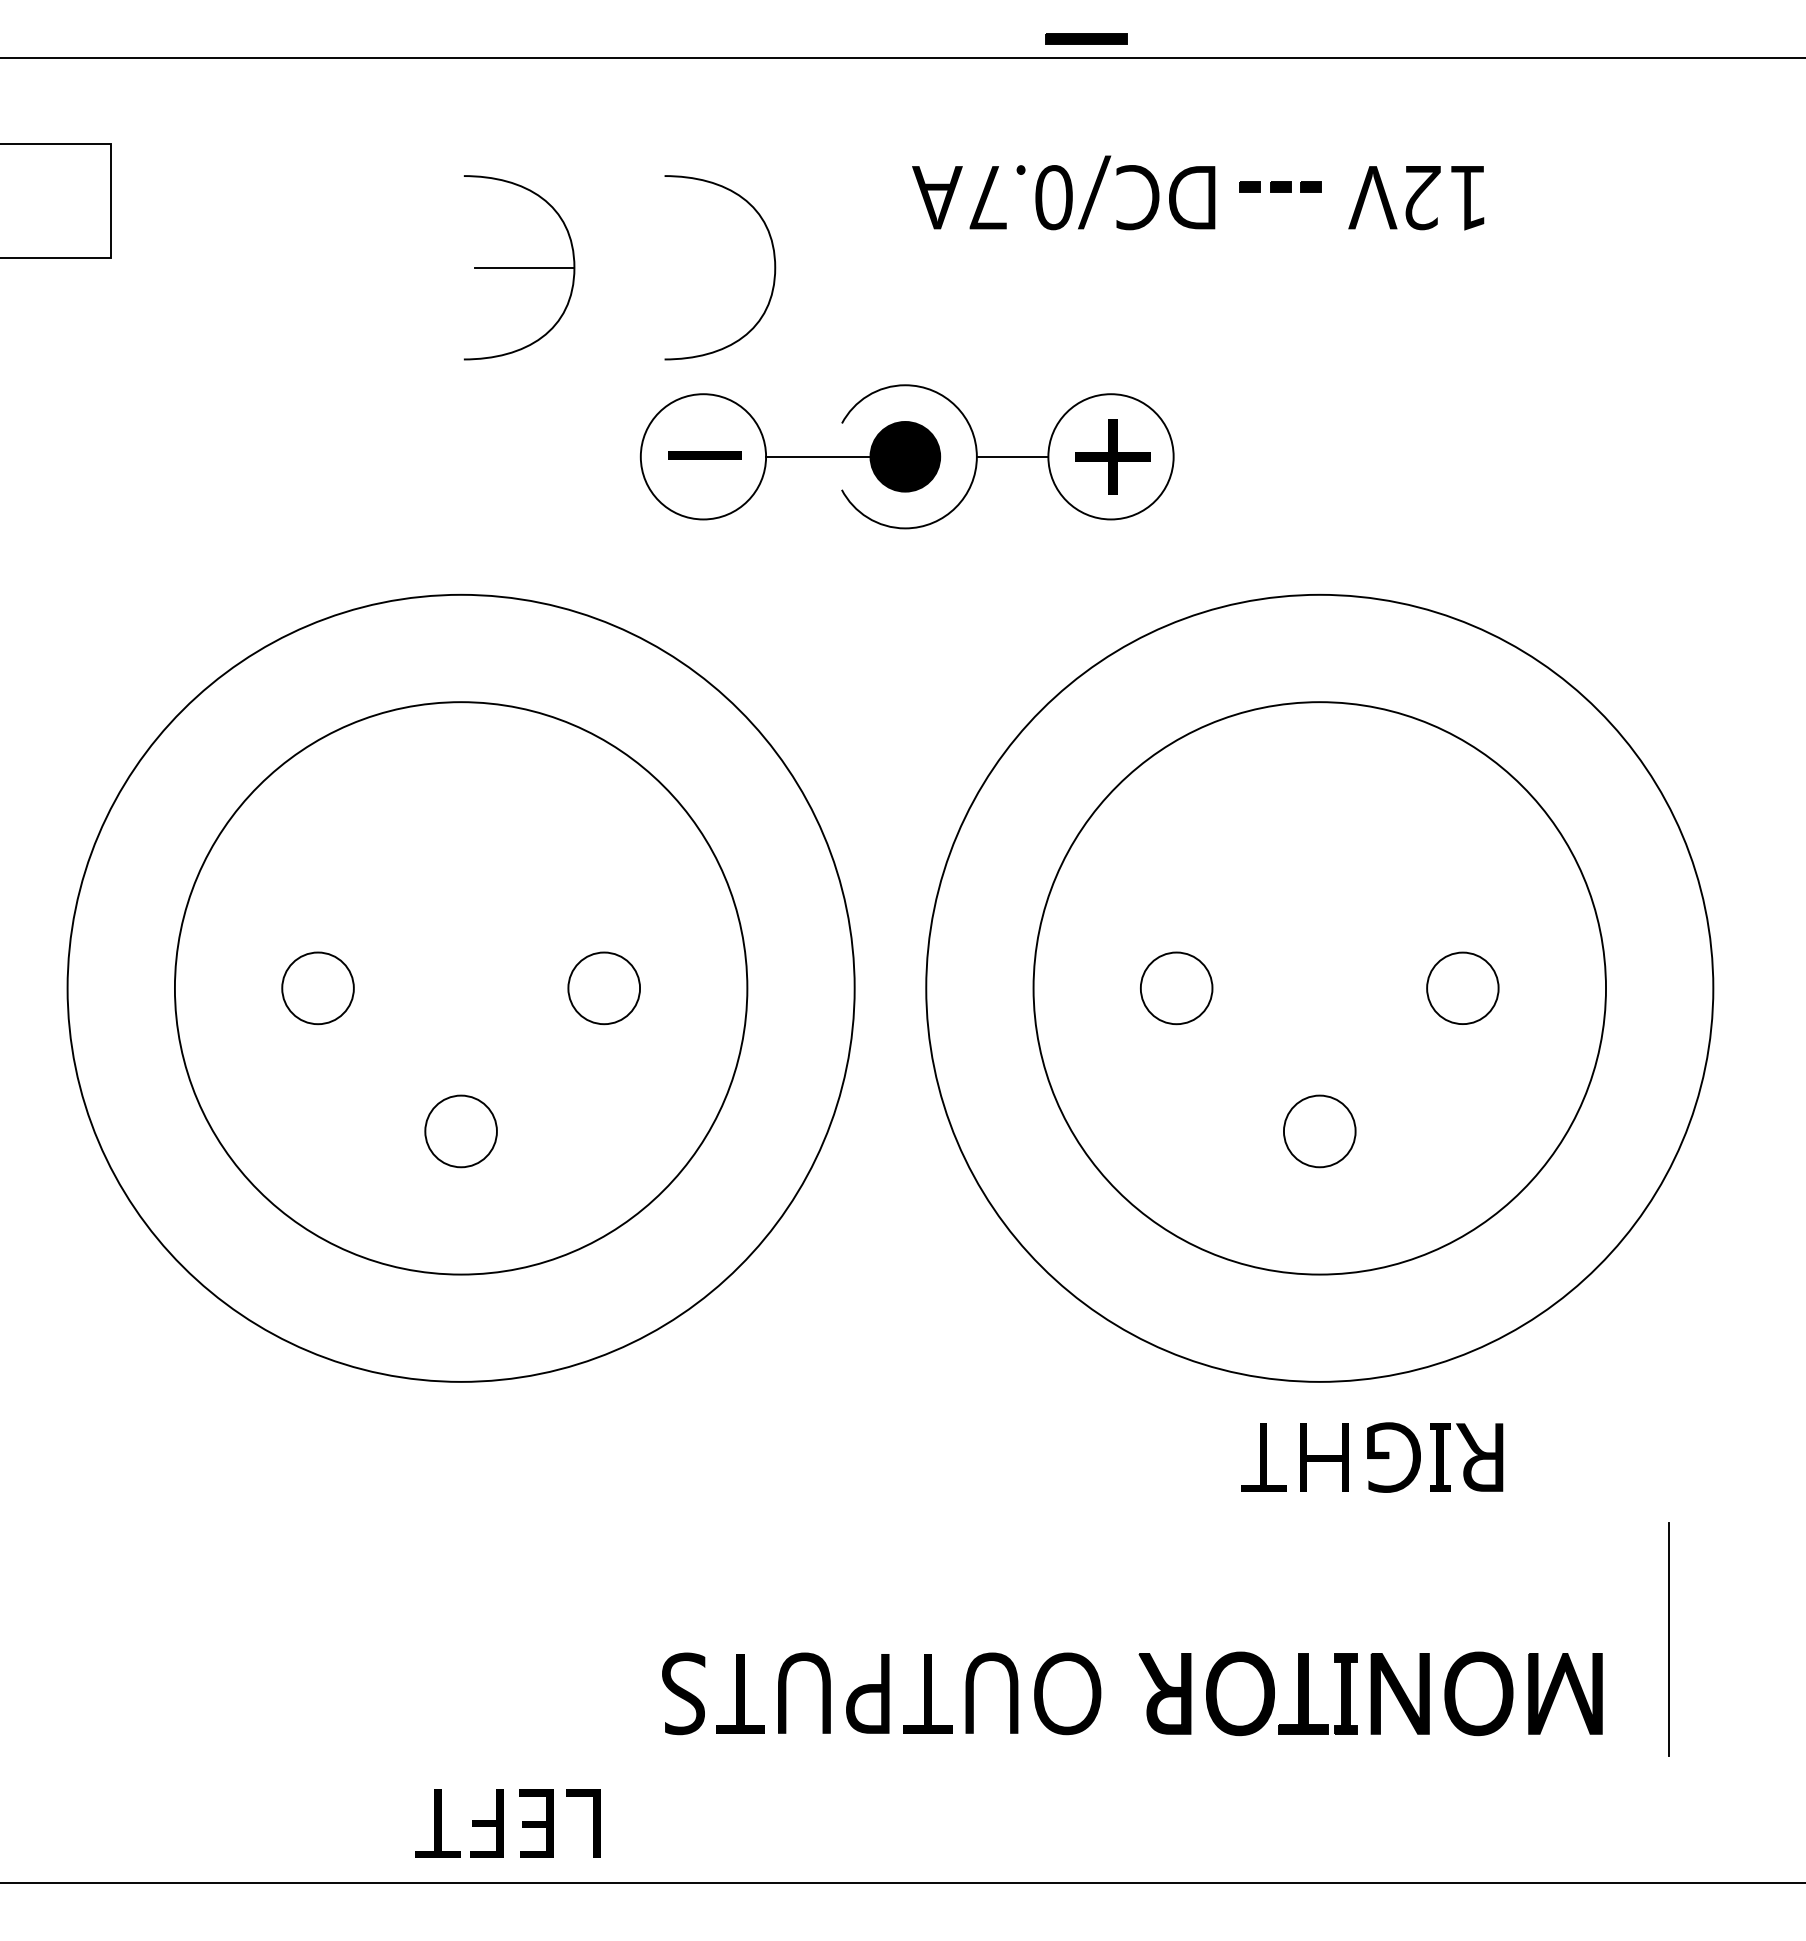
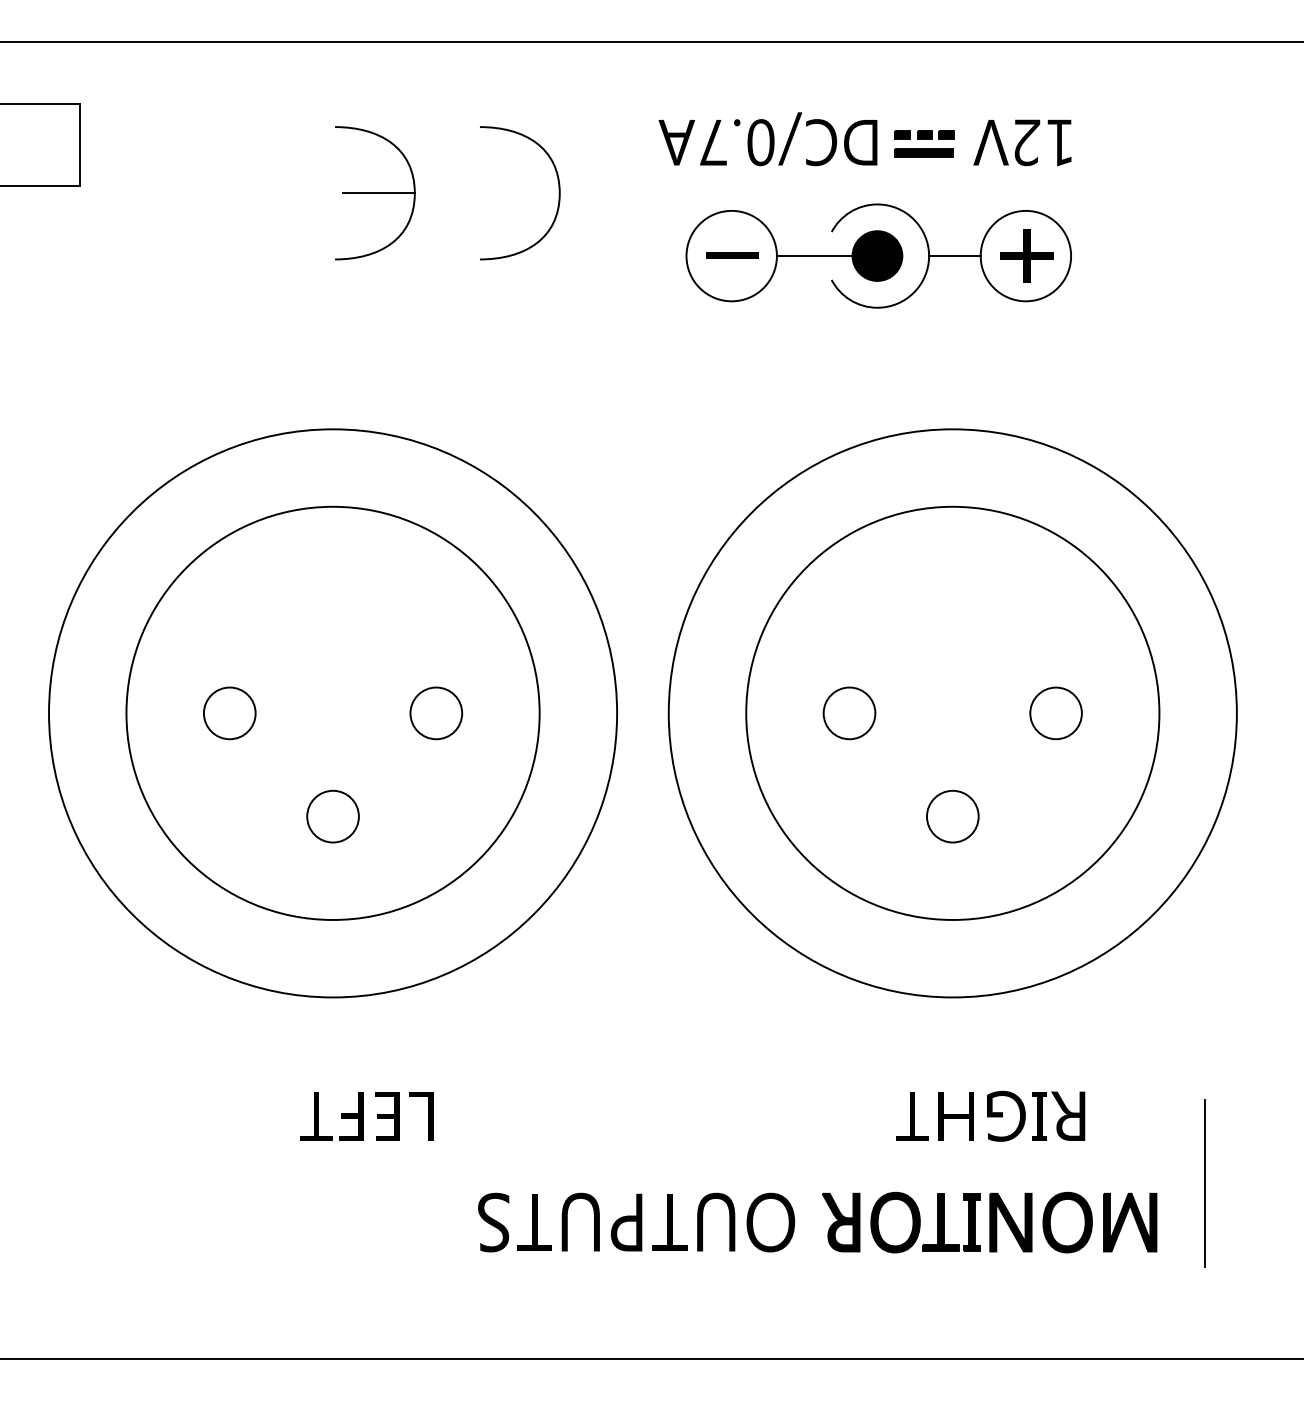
part: (1086, 38) -> (923, 152), moved
part: (906, 456) -> (878, 255), moved
part: (1372, 1457) -> (990, 1116), moved
part: (507, 1823) -> (366, 1116), moved

